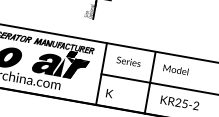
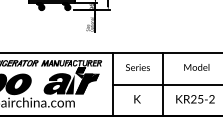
text: (175, 69) -> (196, 67), moved
text: (109, 93) -> (137, 99), moved

